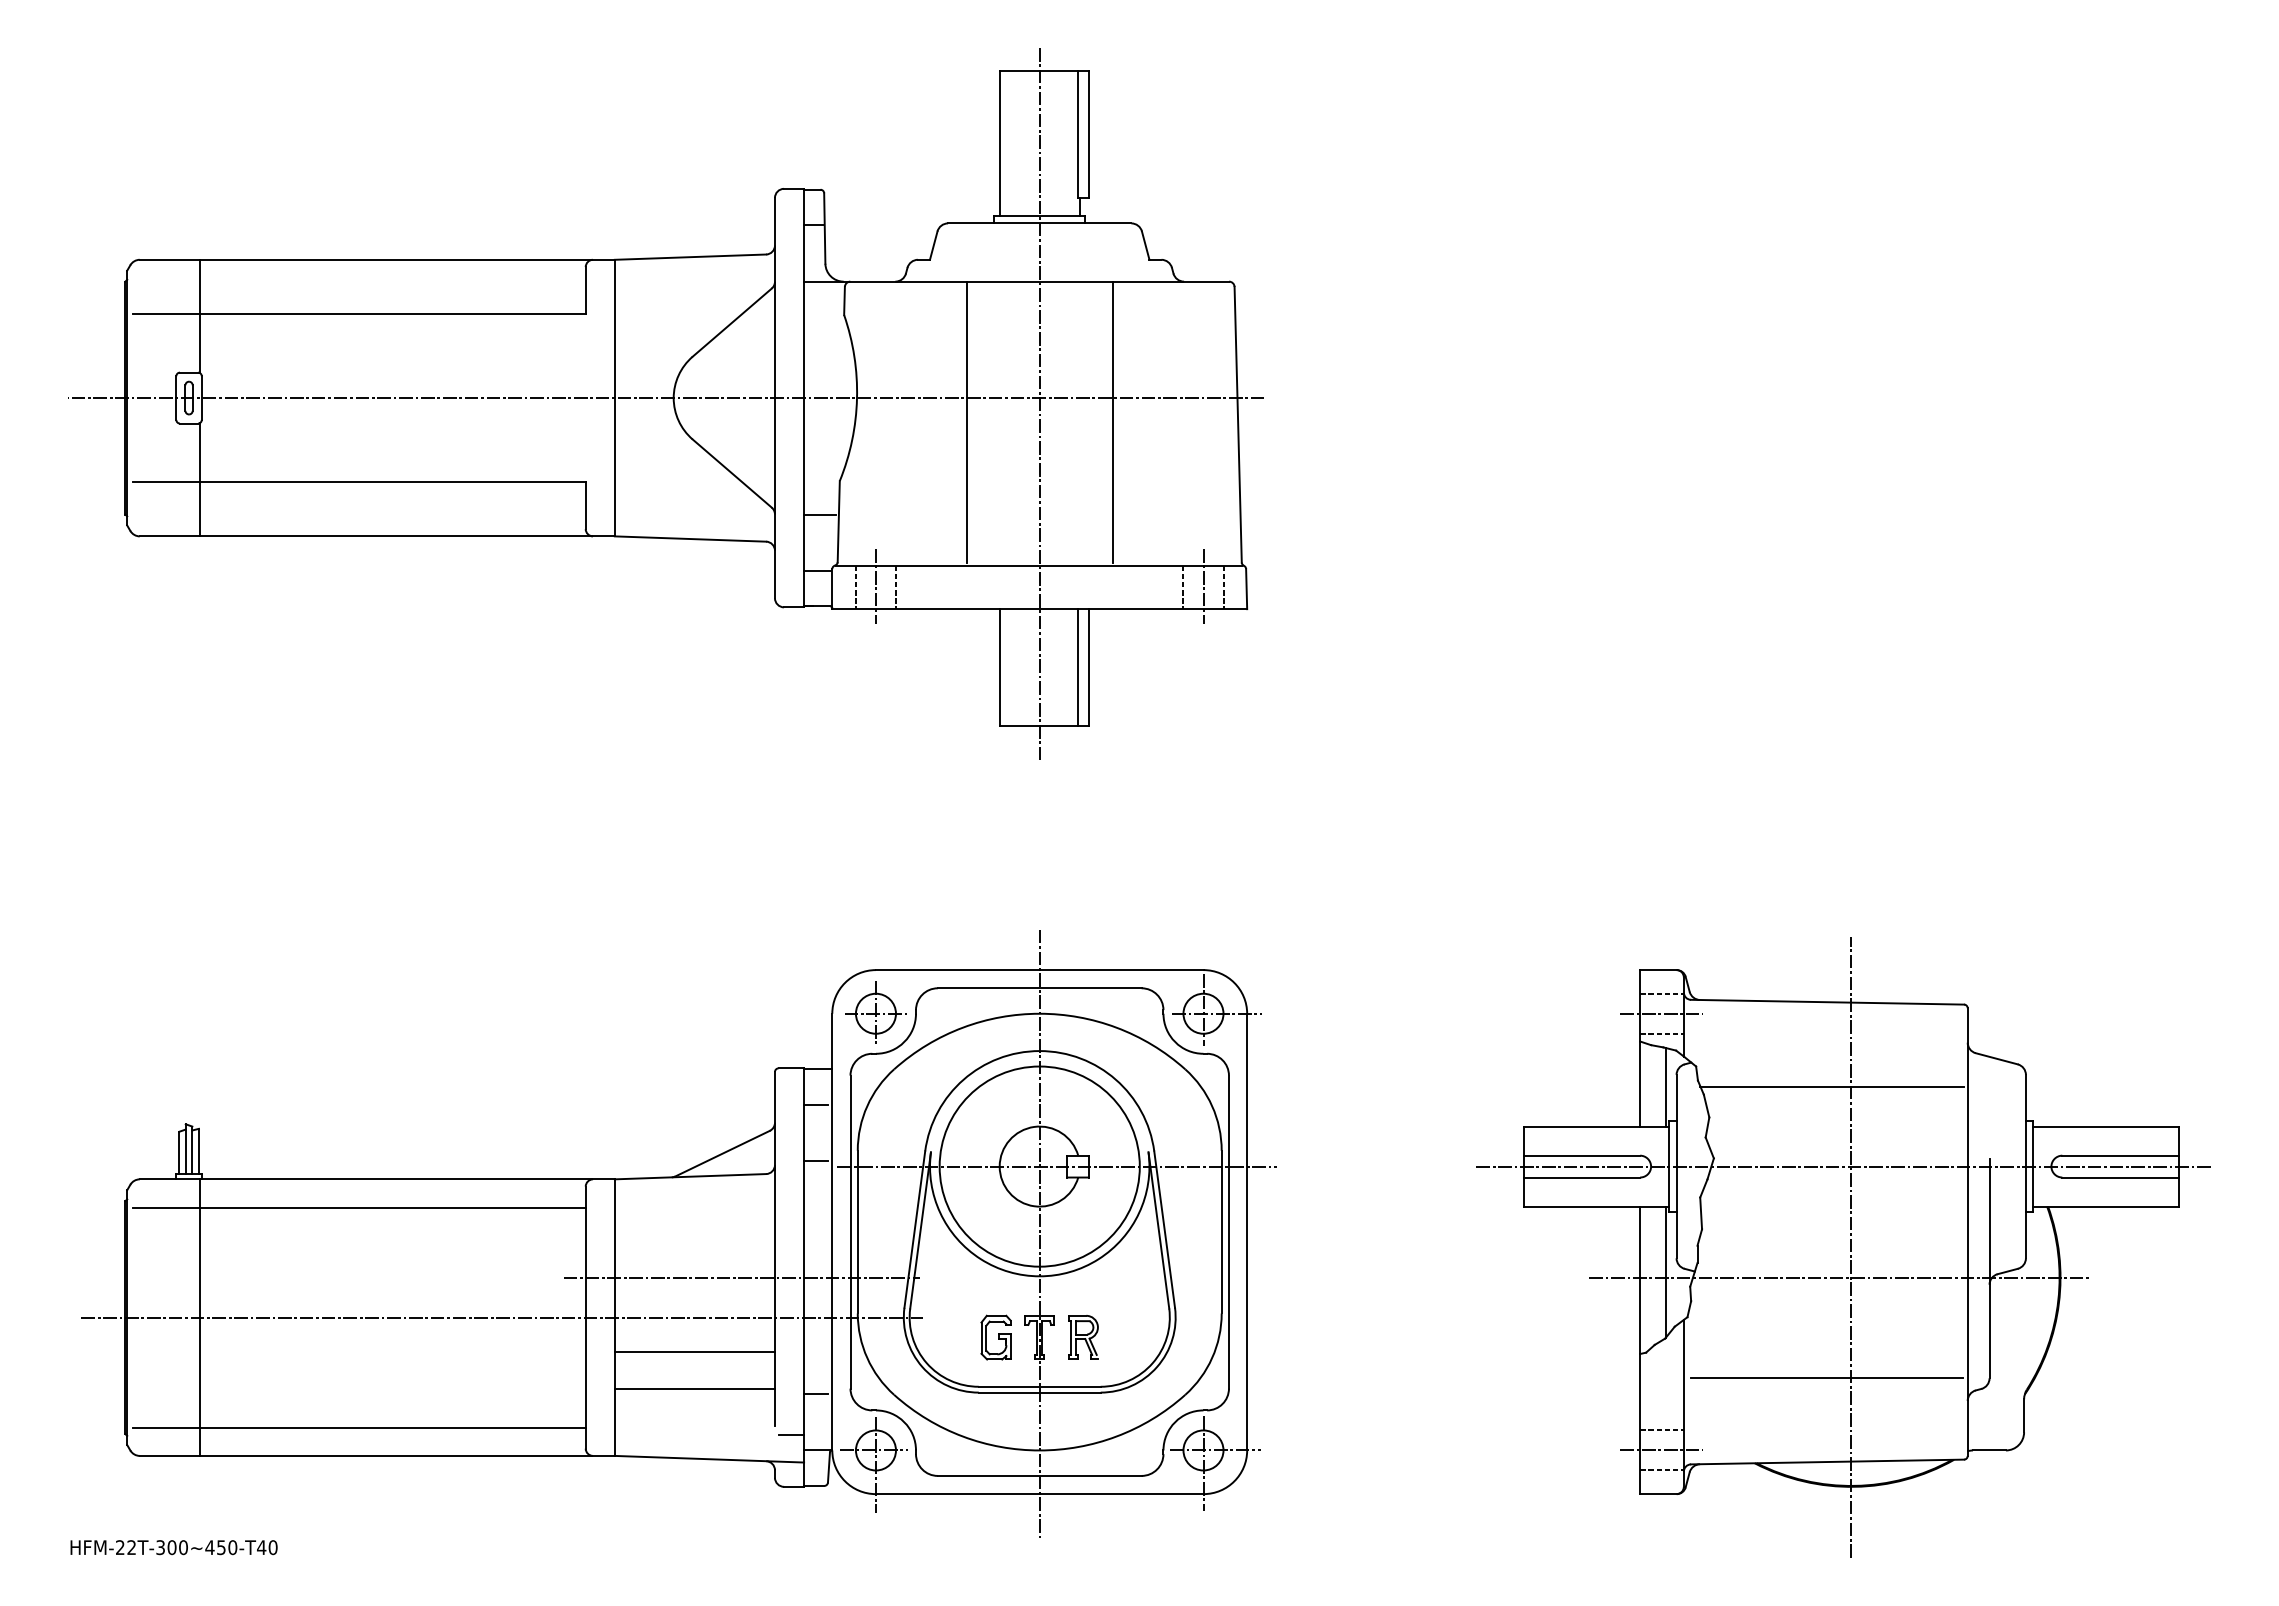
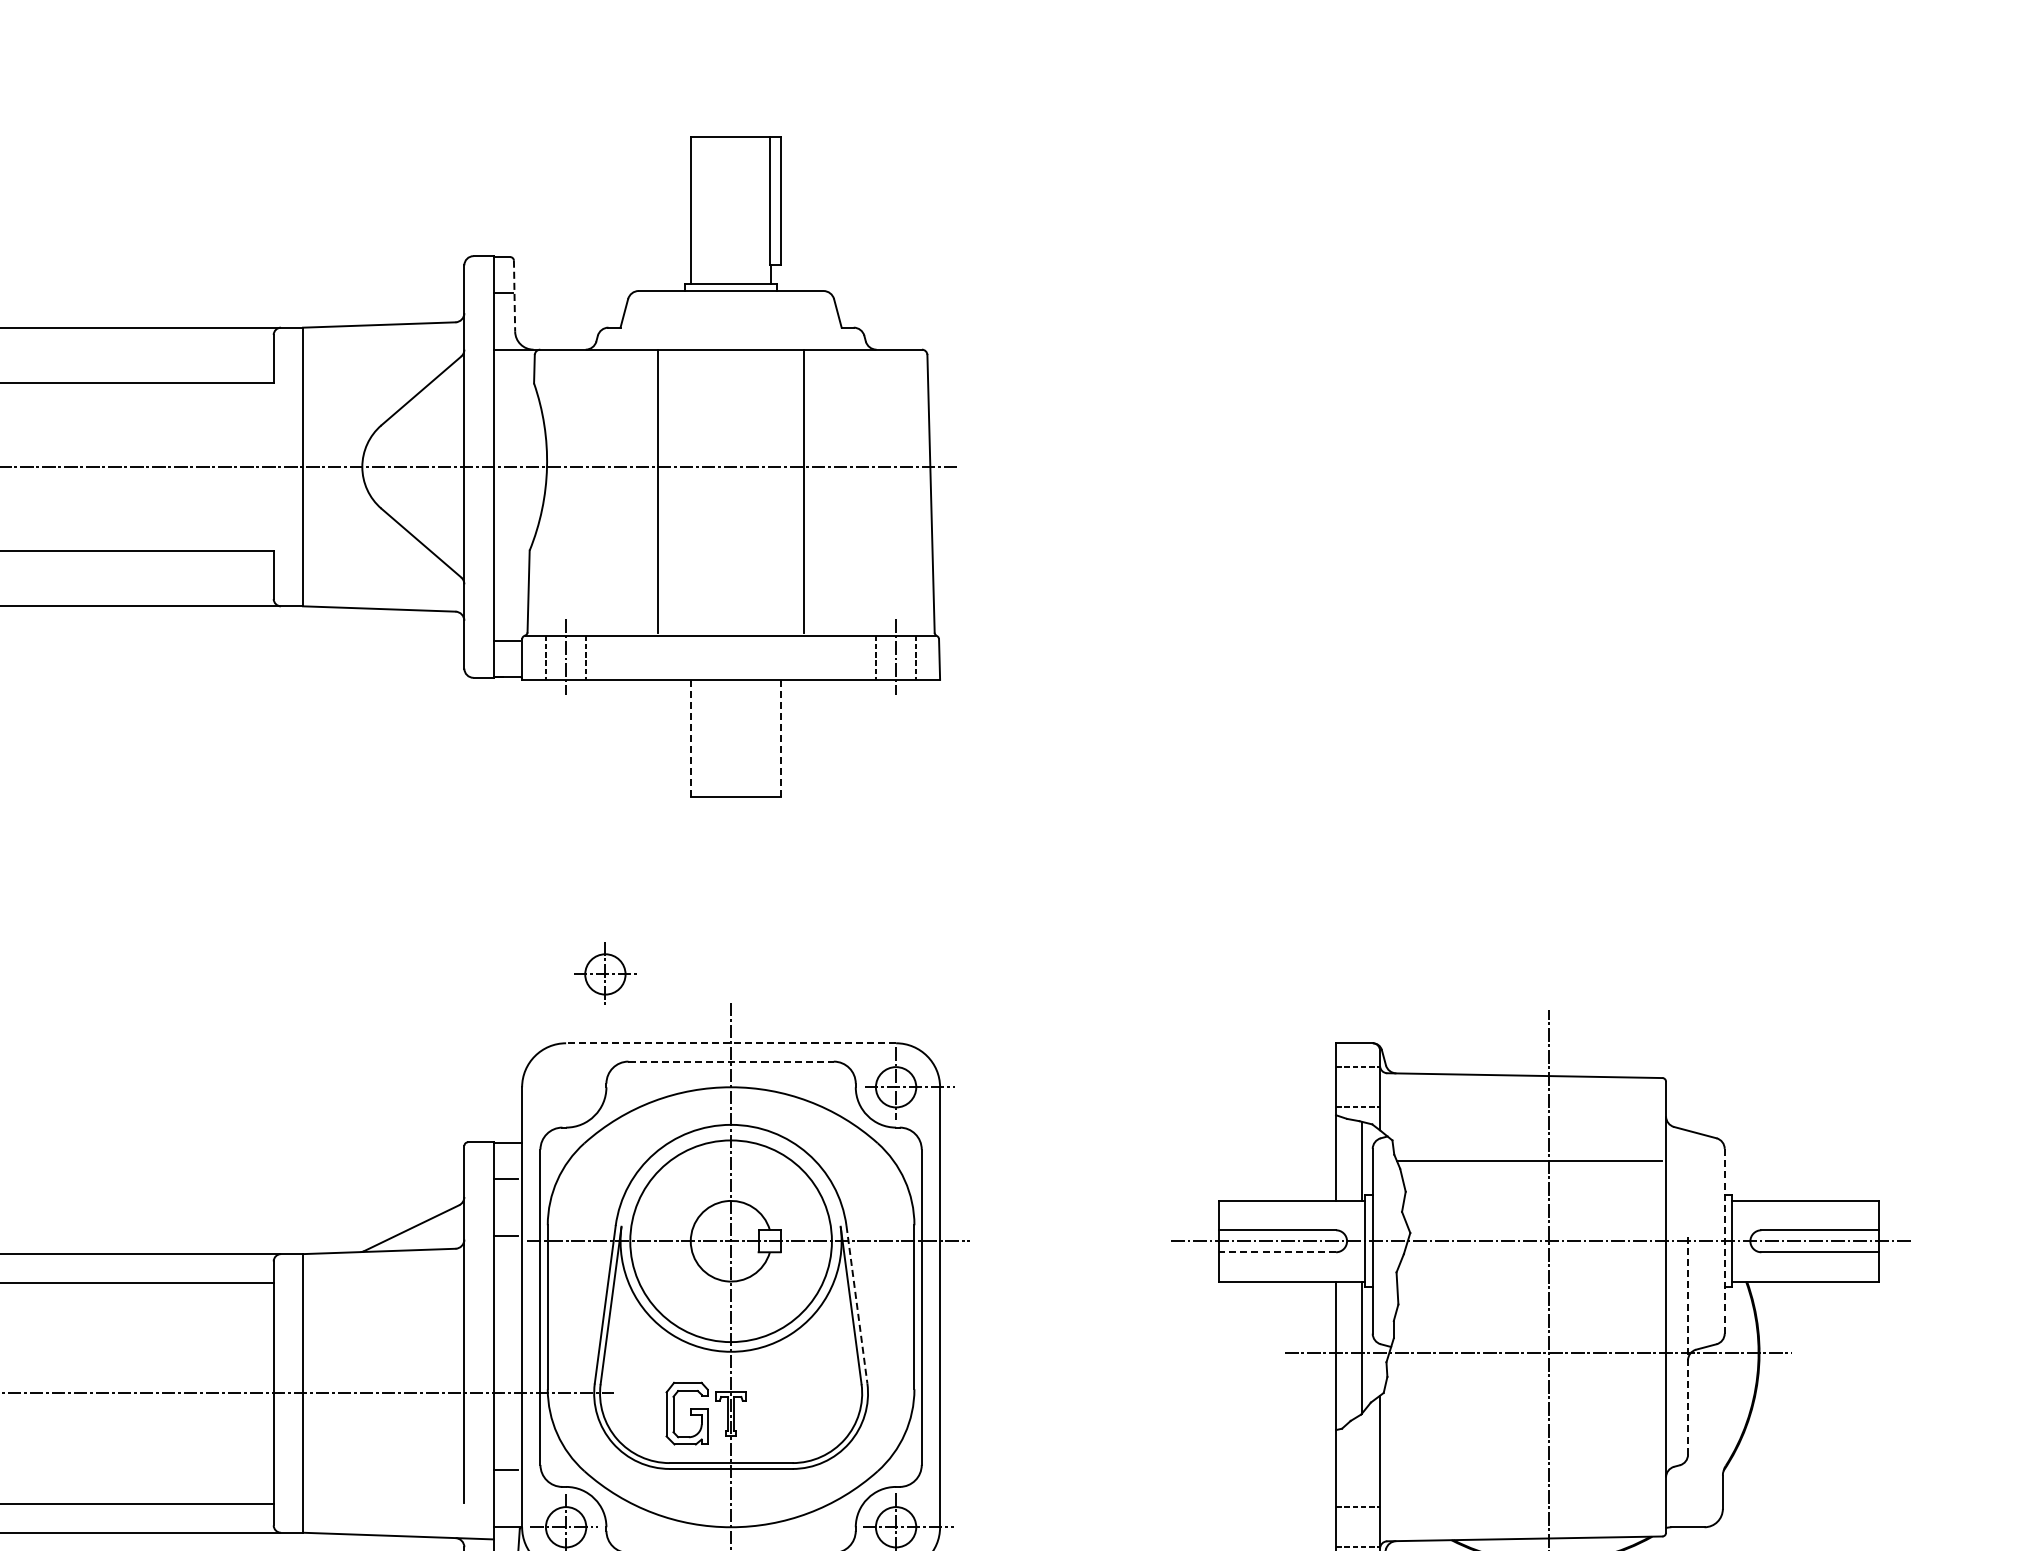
line: (824, 229) -> (514, 297), solid -> dashed
line: (1039, 405) -> (730, 474), removed
line: (819, 514) -> (509, 584), removed
line: (999, 667) -> (690, 738), solid -> dashed
line: (1078, 667) -> (770, 738), removed
line: (1088, 667) -> (780, 738), solid -> dashed
line: (1039, 970) -> (730, 1043), solid -> dashed
line: (1039, 988) -> (730, 1061), solid -> dashed
part: (875, 1012) -> (604, 973), moved
line: (1661, 1013) -> (1357, 1087), removed
line: (2025, 1166) -> (1724, 1241), solid -> dashed
line: (1581, 1177) -> (1276, 1252), solid -> dashed
line: (1164, 1229) -> (856, 1304), solid -> dashed
line: (1989, 1268) -> (1687, 1343), solid -> dashed
line: (741, 1277) -> (430, 1352), removed
part: (995, 1337) -> (686, 1413), size x1.4
part: (1083, 1337) -> (775, 1413), removed
line: (694, 1351) -> (383, 1427), removed
line: (1826, 1377) -> (1523, 1453), removed
line: (694, 1388) -> (383, 1464), removed
line: (791, 1434) -> (481, 1511), removed
line: (1661, 1450) -> (1357, 1527), removed

